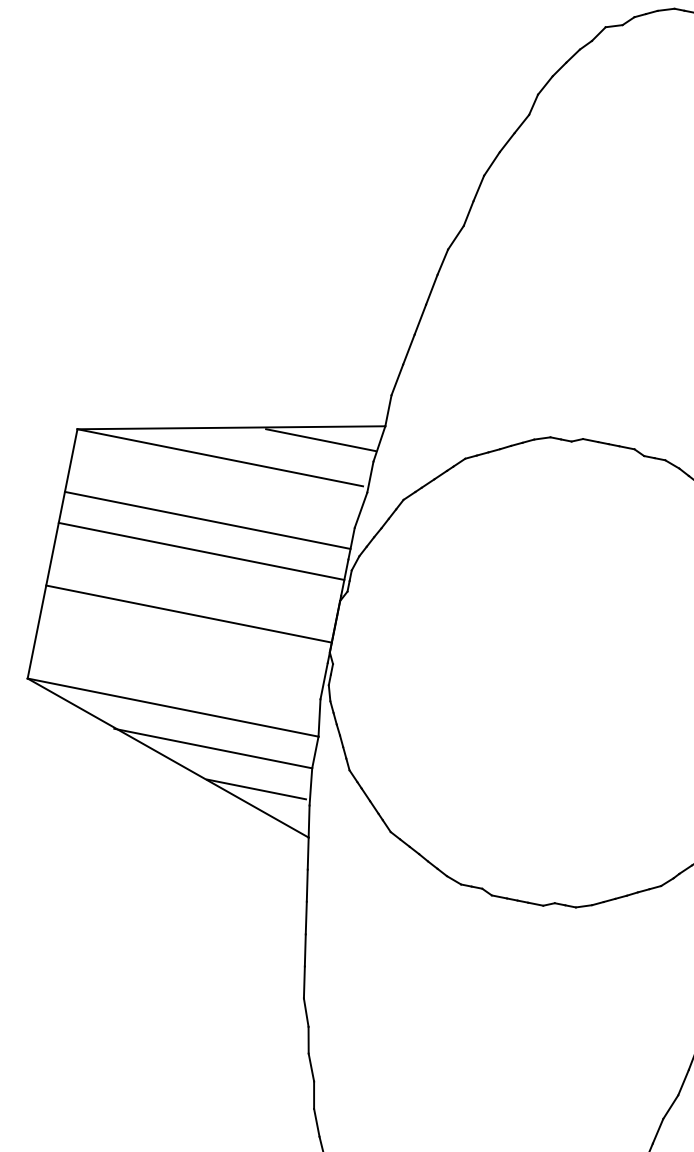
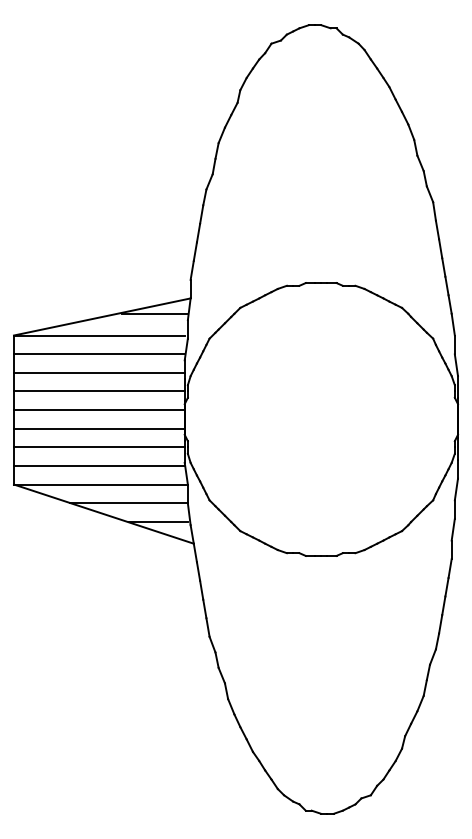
line: (212, 489) -> (98, 354), added
line: (193, 582) -> (98, 410), added
line: (181, 644) -> (98, 447), added
line: (175, 676) -> (98, 466), added

